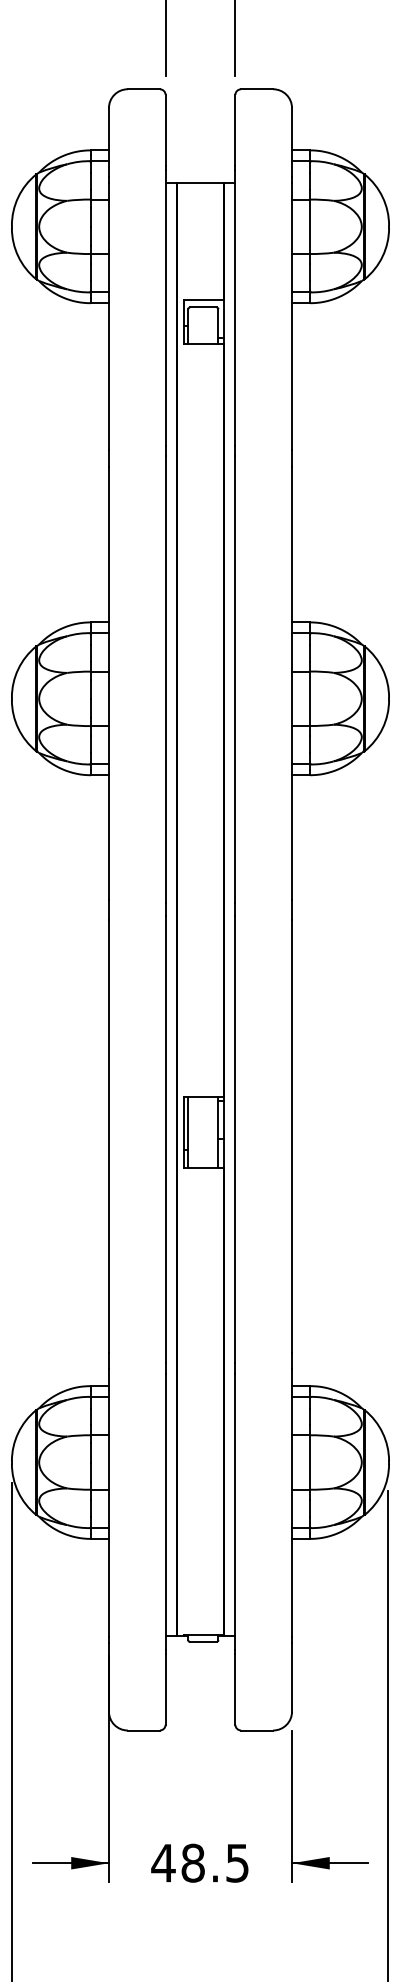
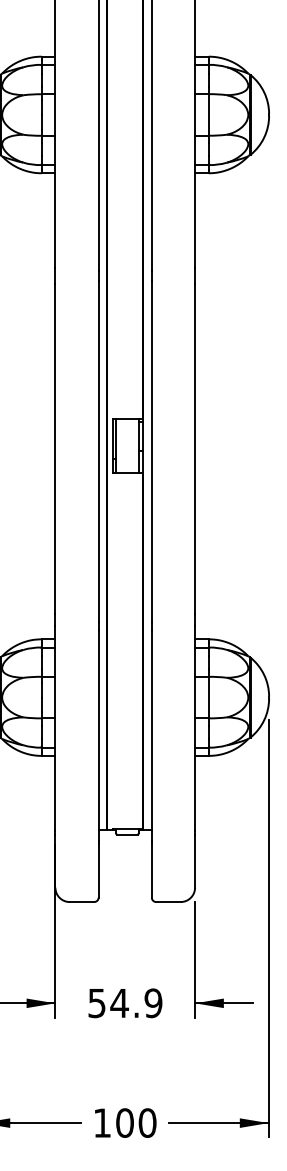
text: (200, 1862) -> (125, 1002), 48.5 -> 54.9

